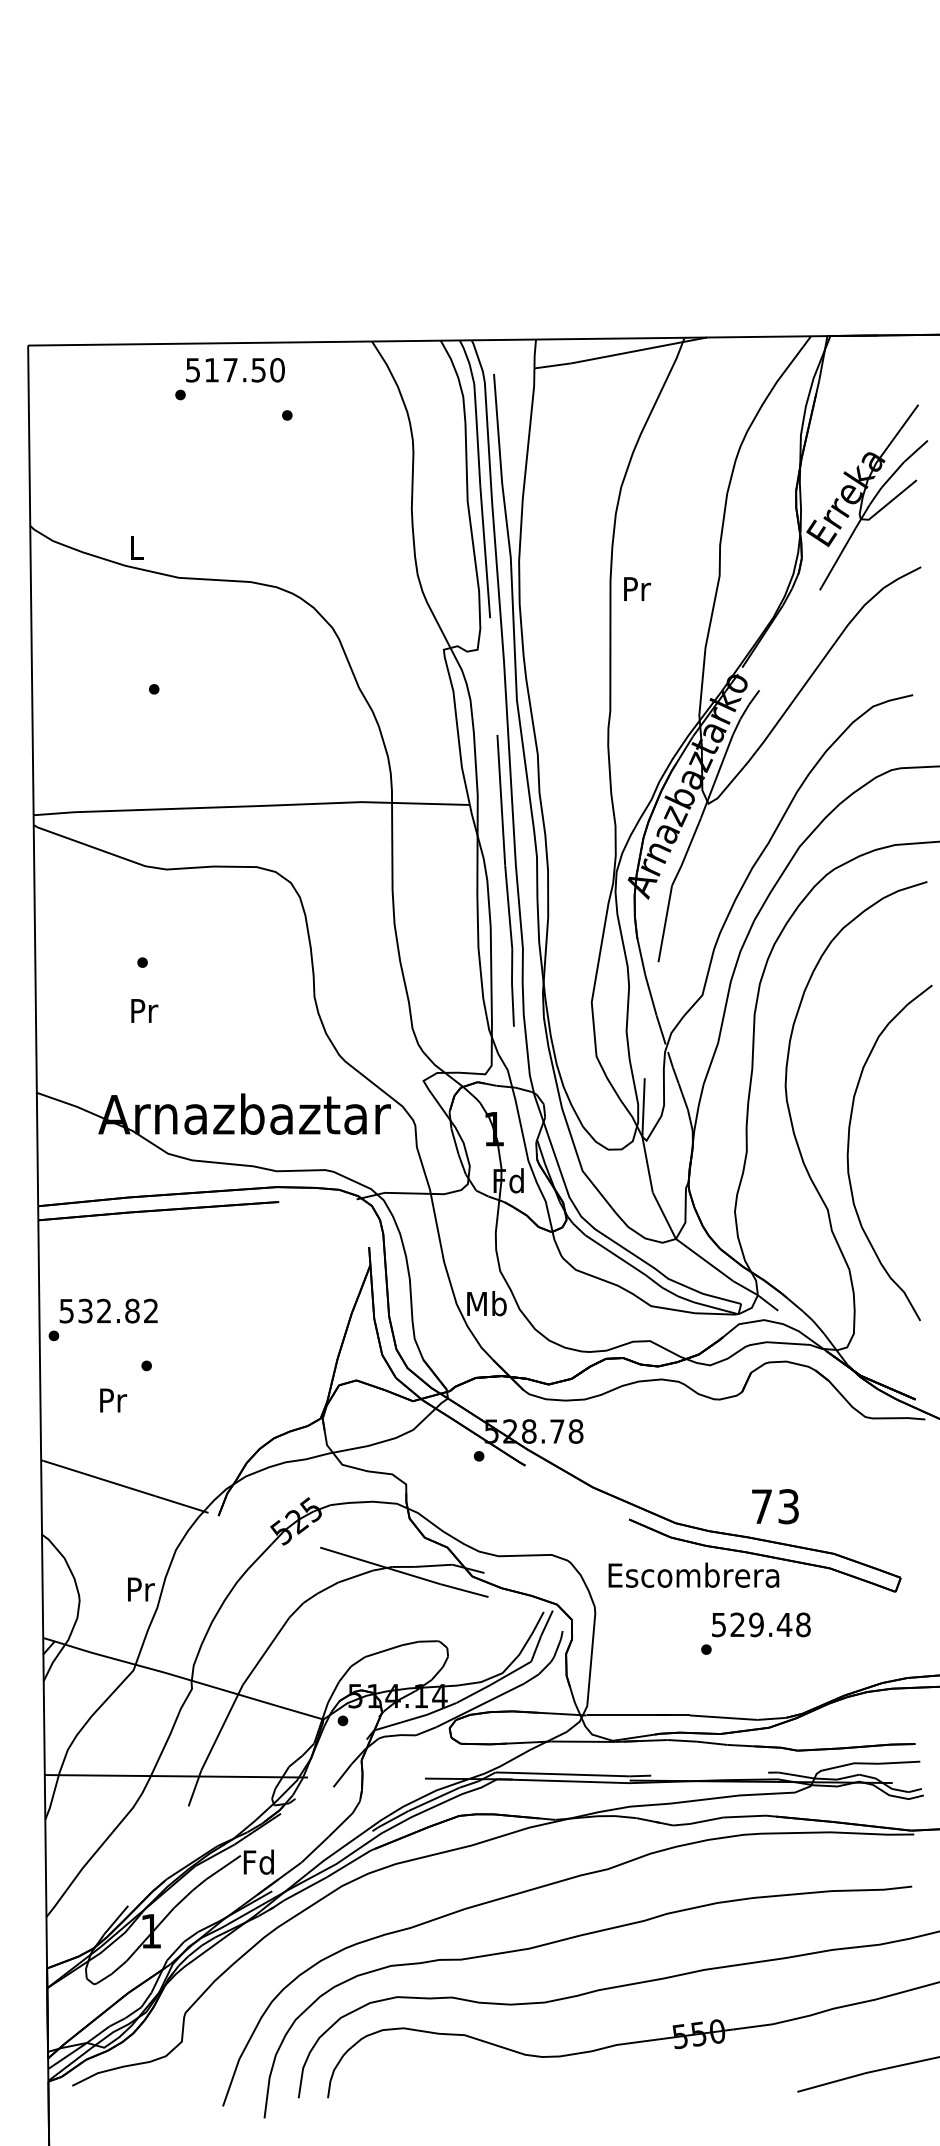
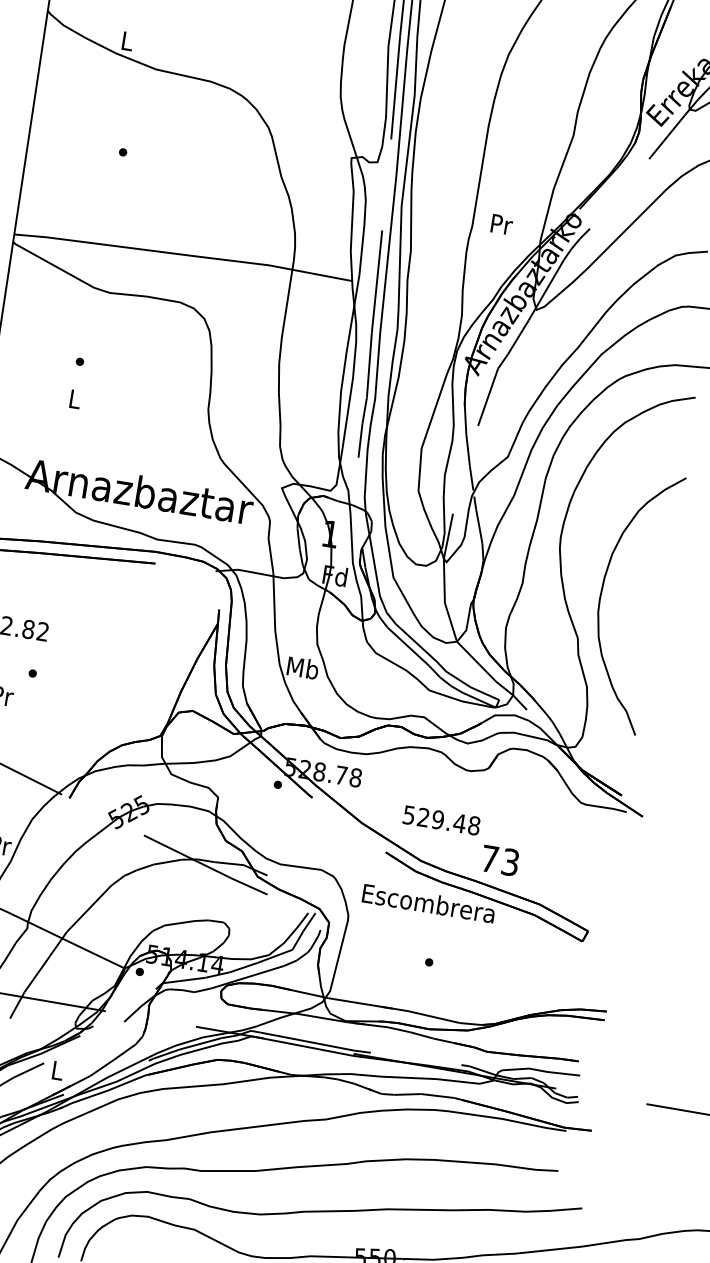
text: (637, 588) -> (502, 224), moved
text: (144, 1010) -> (75, 399), Pr -> L
text: (761, 1624) -> (441, 820), moved
text: (258, 1861) -> (57, 1069), Fd -> L

